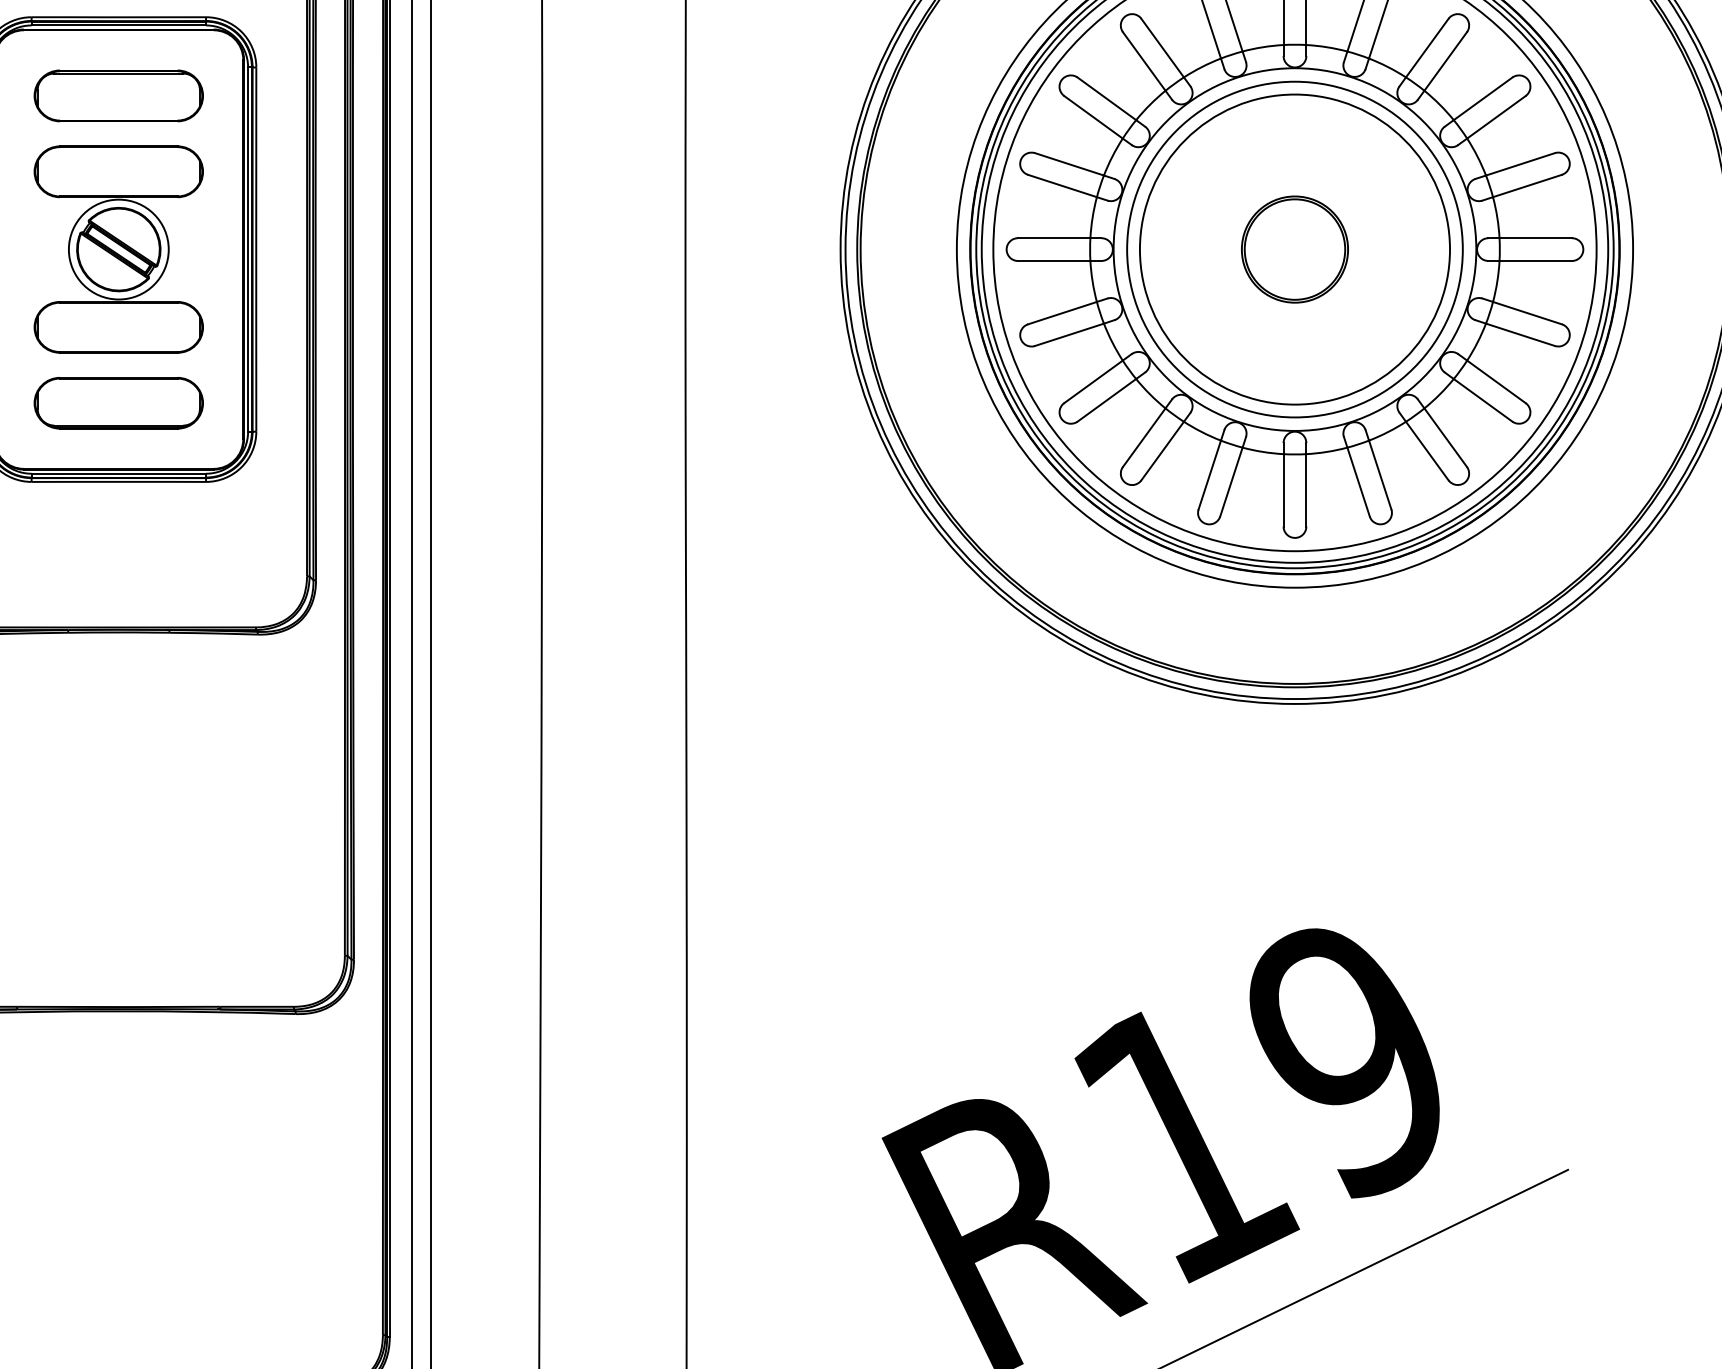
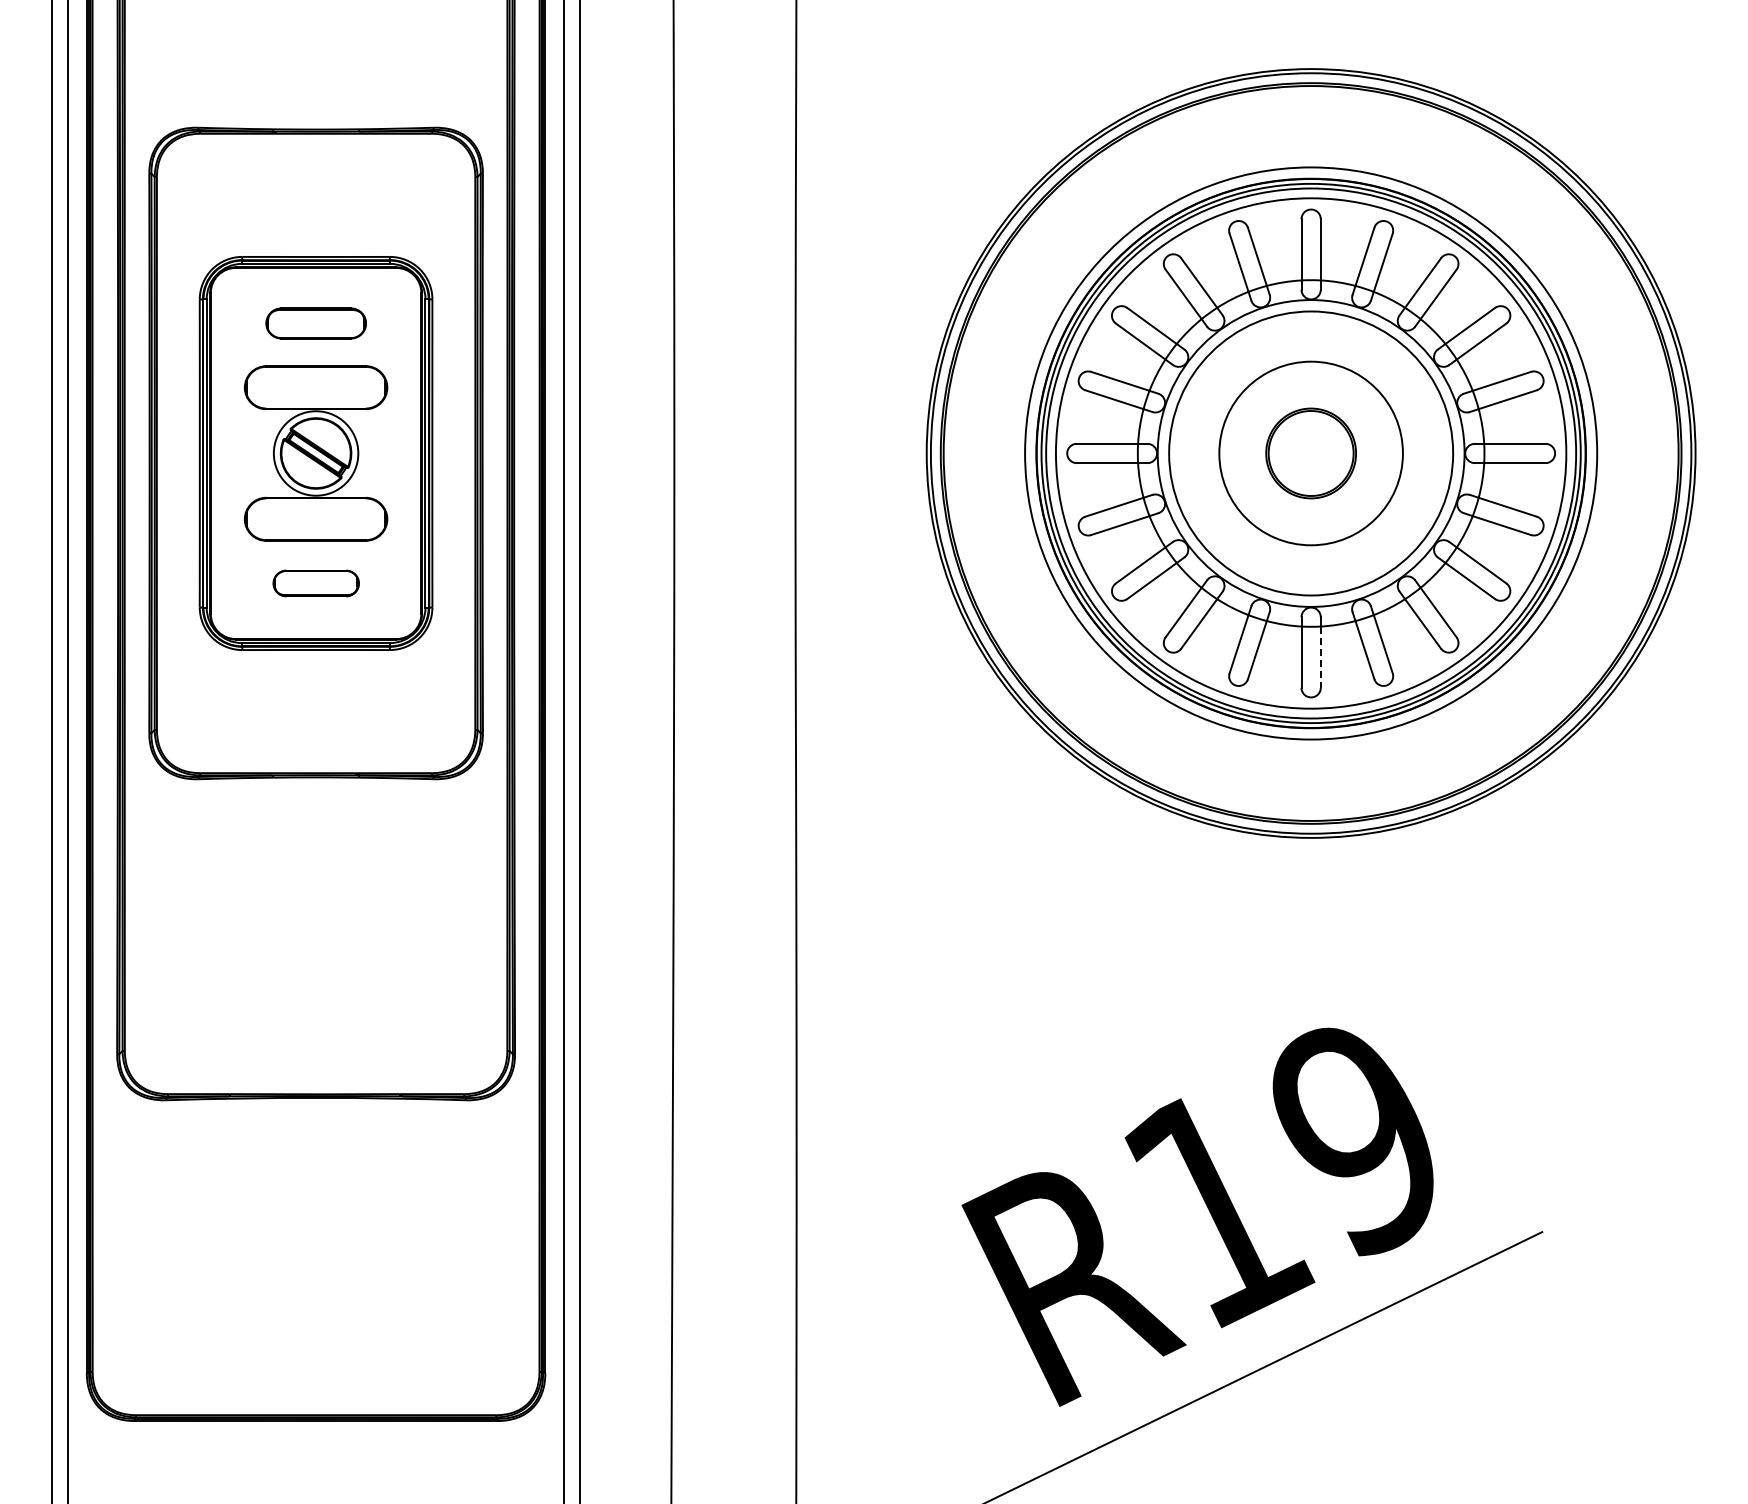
part: (119, 95) -> (316, 323), size x0.7
circle: (1294, 249) -> (1310, 453), size x0.7
part: (119, 403) -> (316, 583), size x0.6
line: (1306, 490) -> (1320, 657), solid -> dashed

